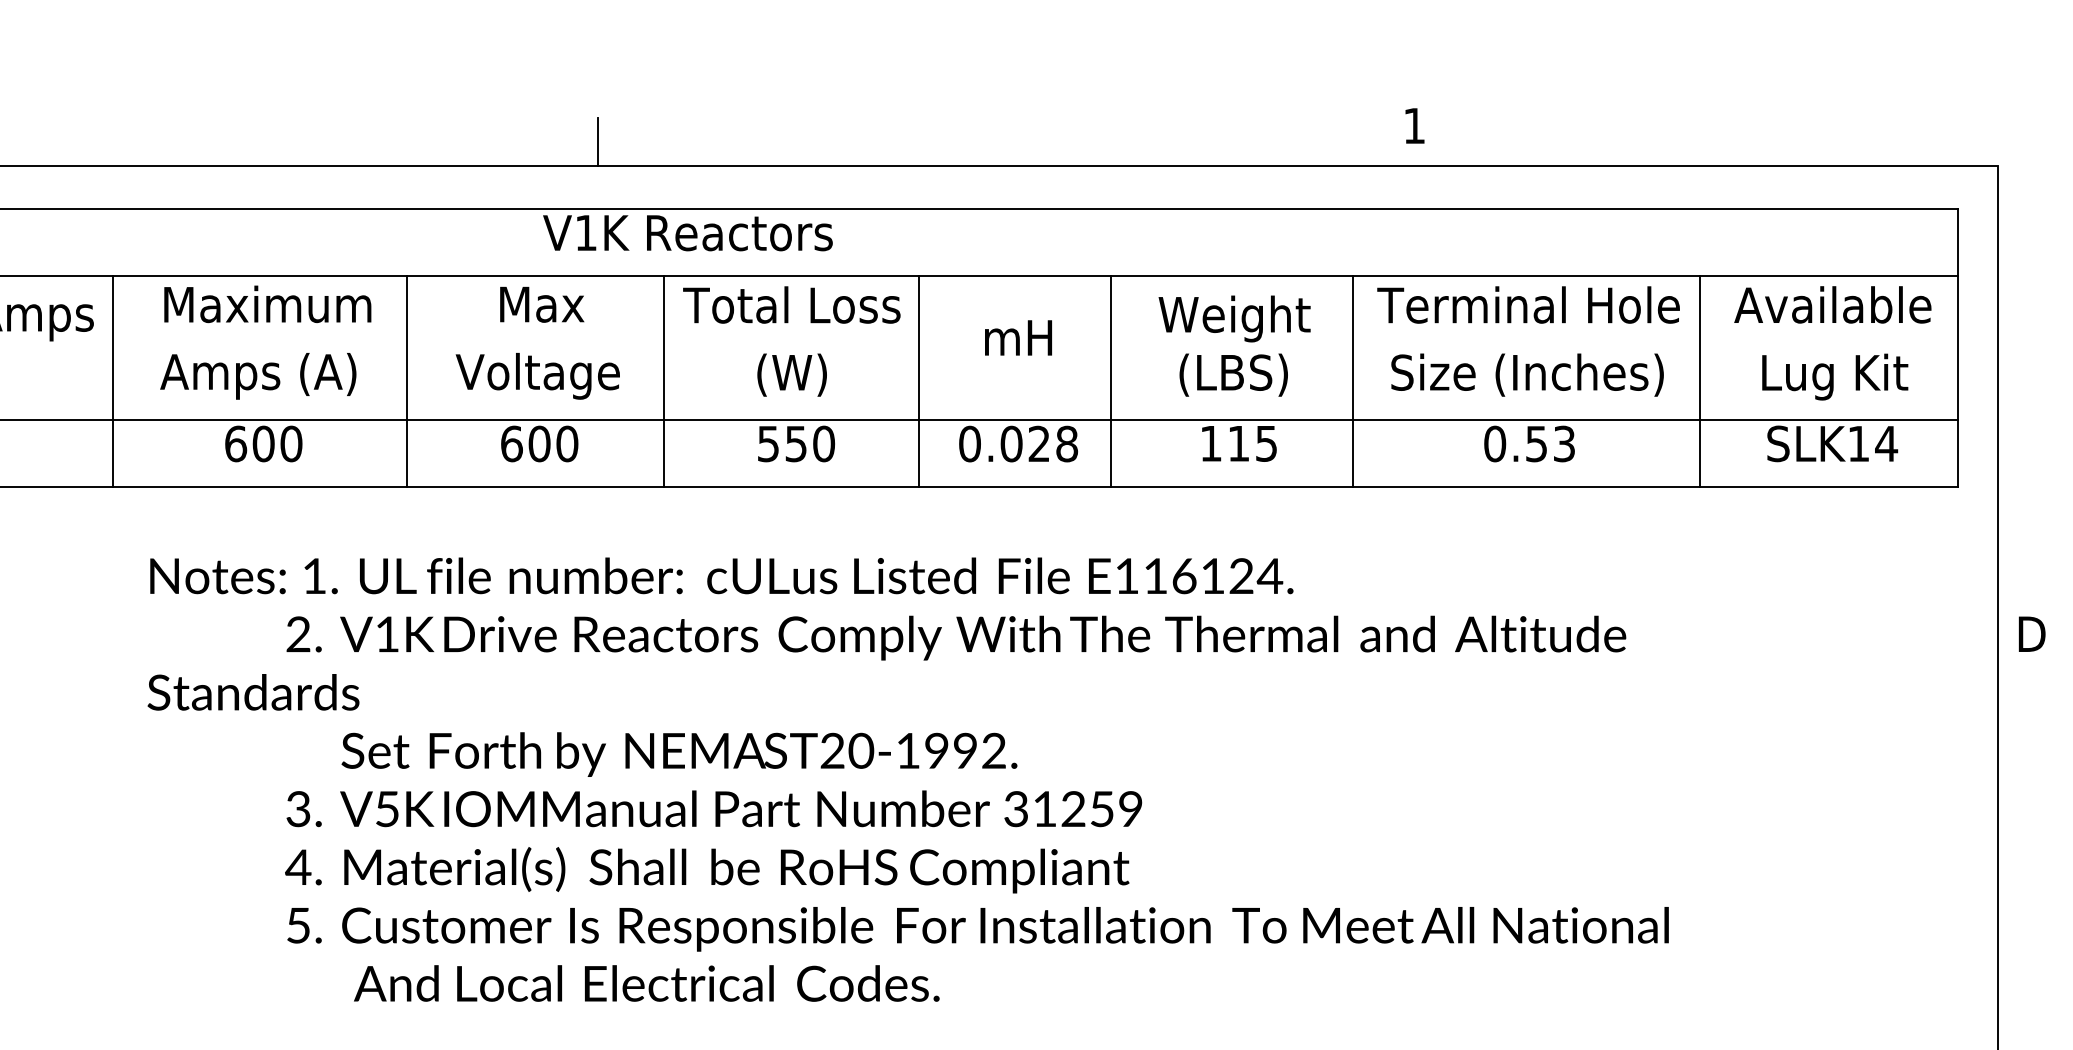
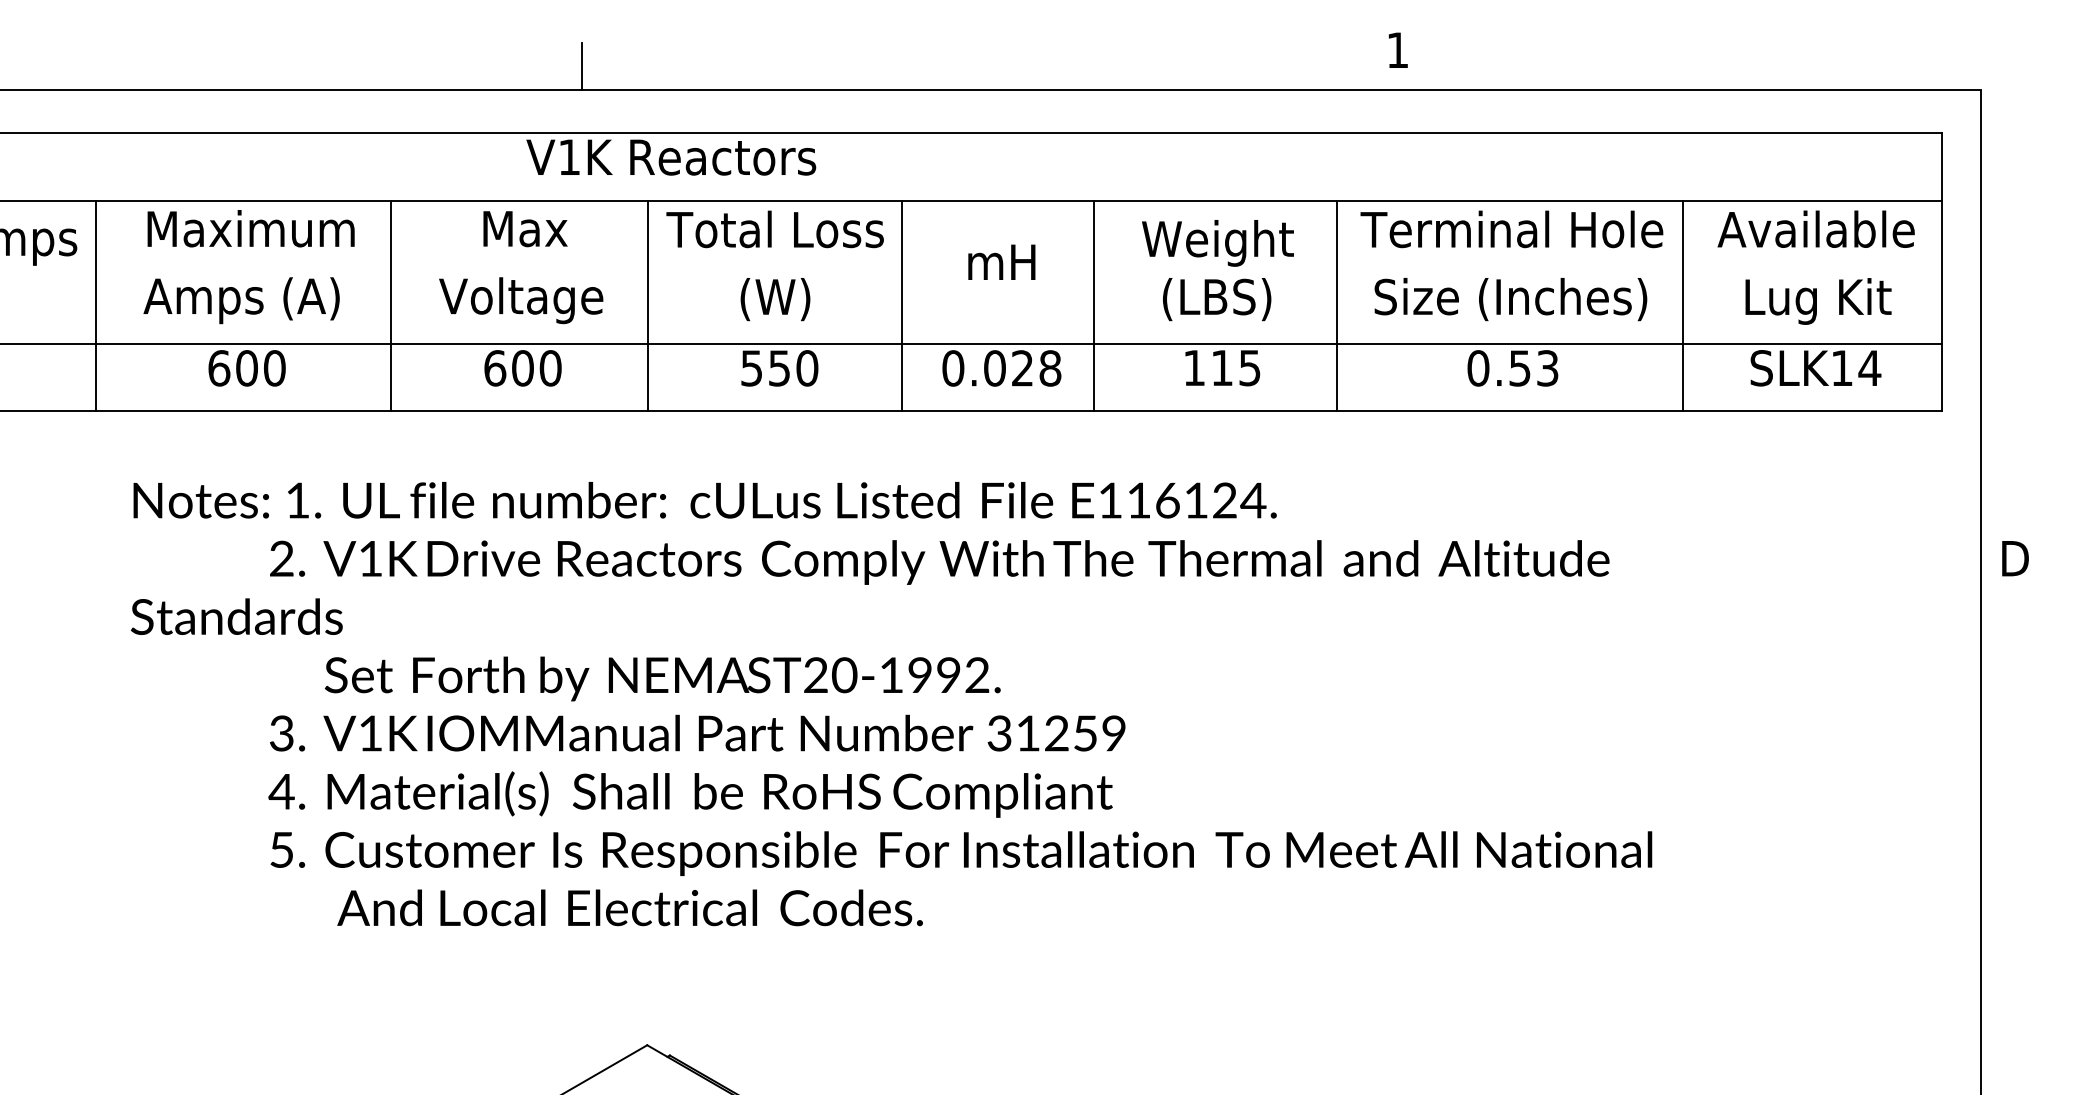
text: (387, 809) -> (370, 733), V5K -> V1K

